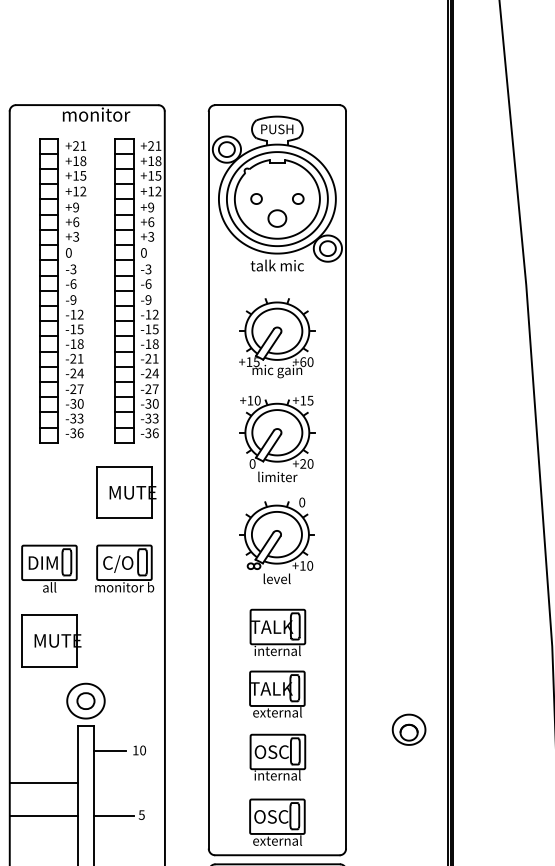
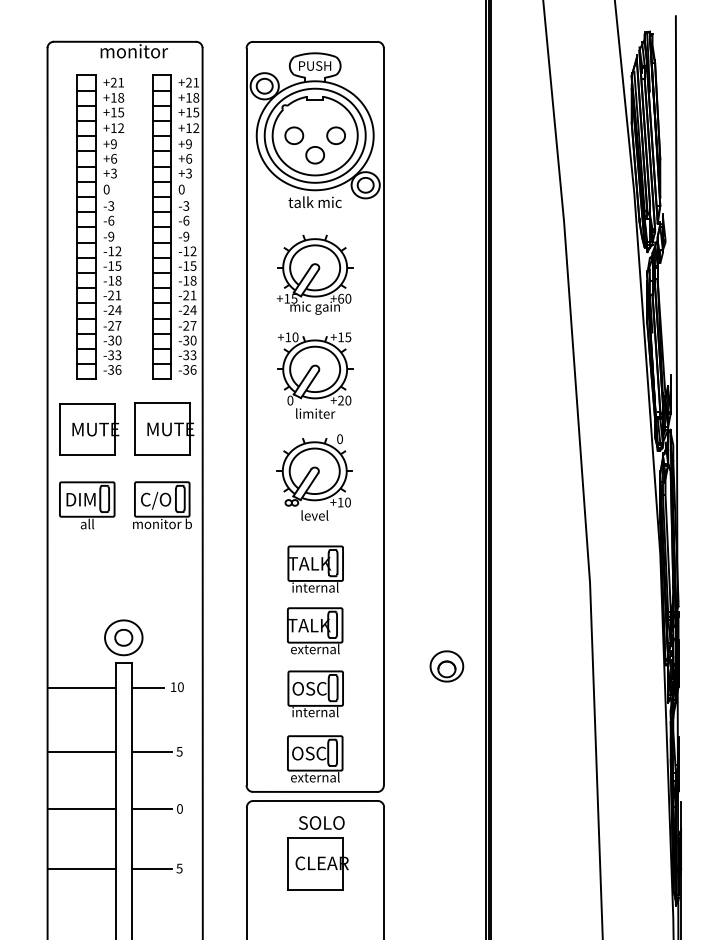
part: (256, 198) -> (294, 135), size x1.67
part: (297, 198) -> (335, 135), size x1.67
part: (51, 640) -> (89, 429), moved
line: (43, 782) -> (81, 687), moved

